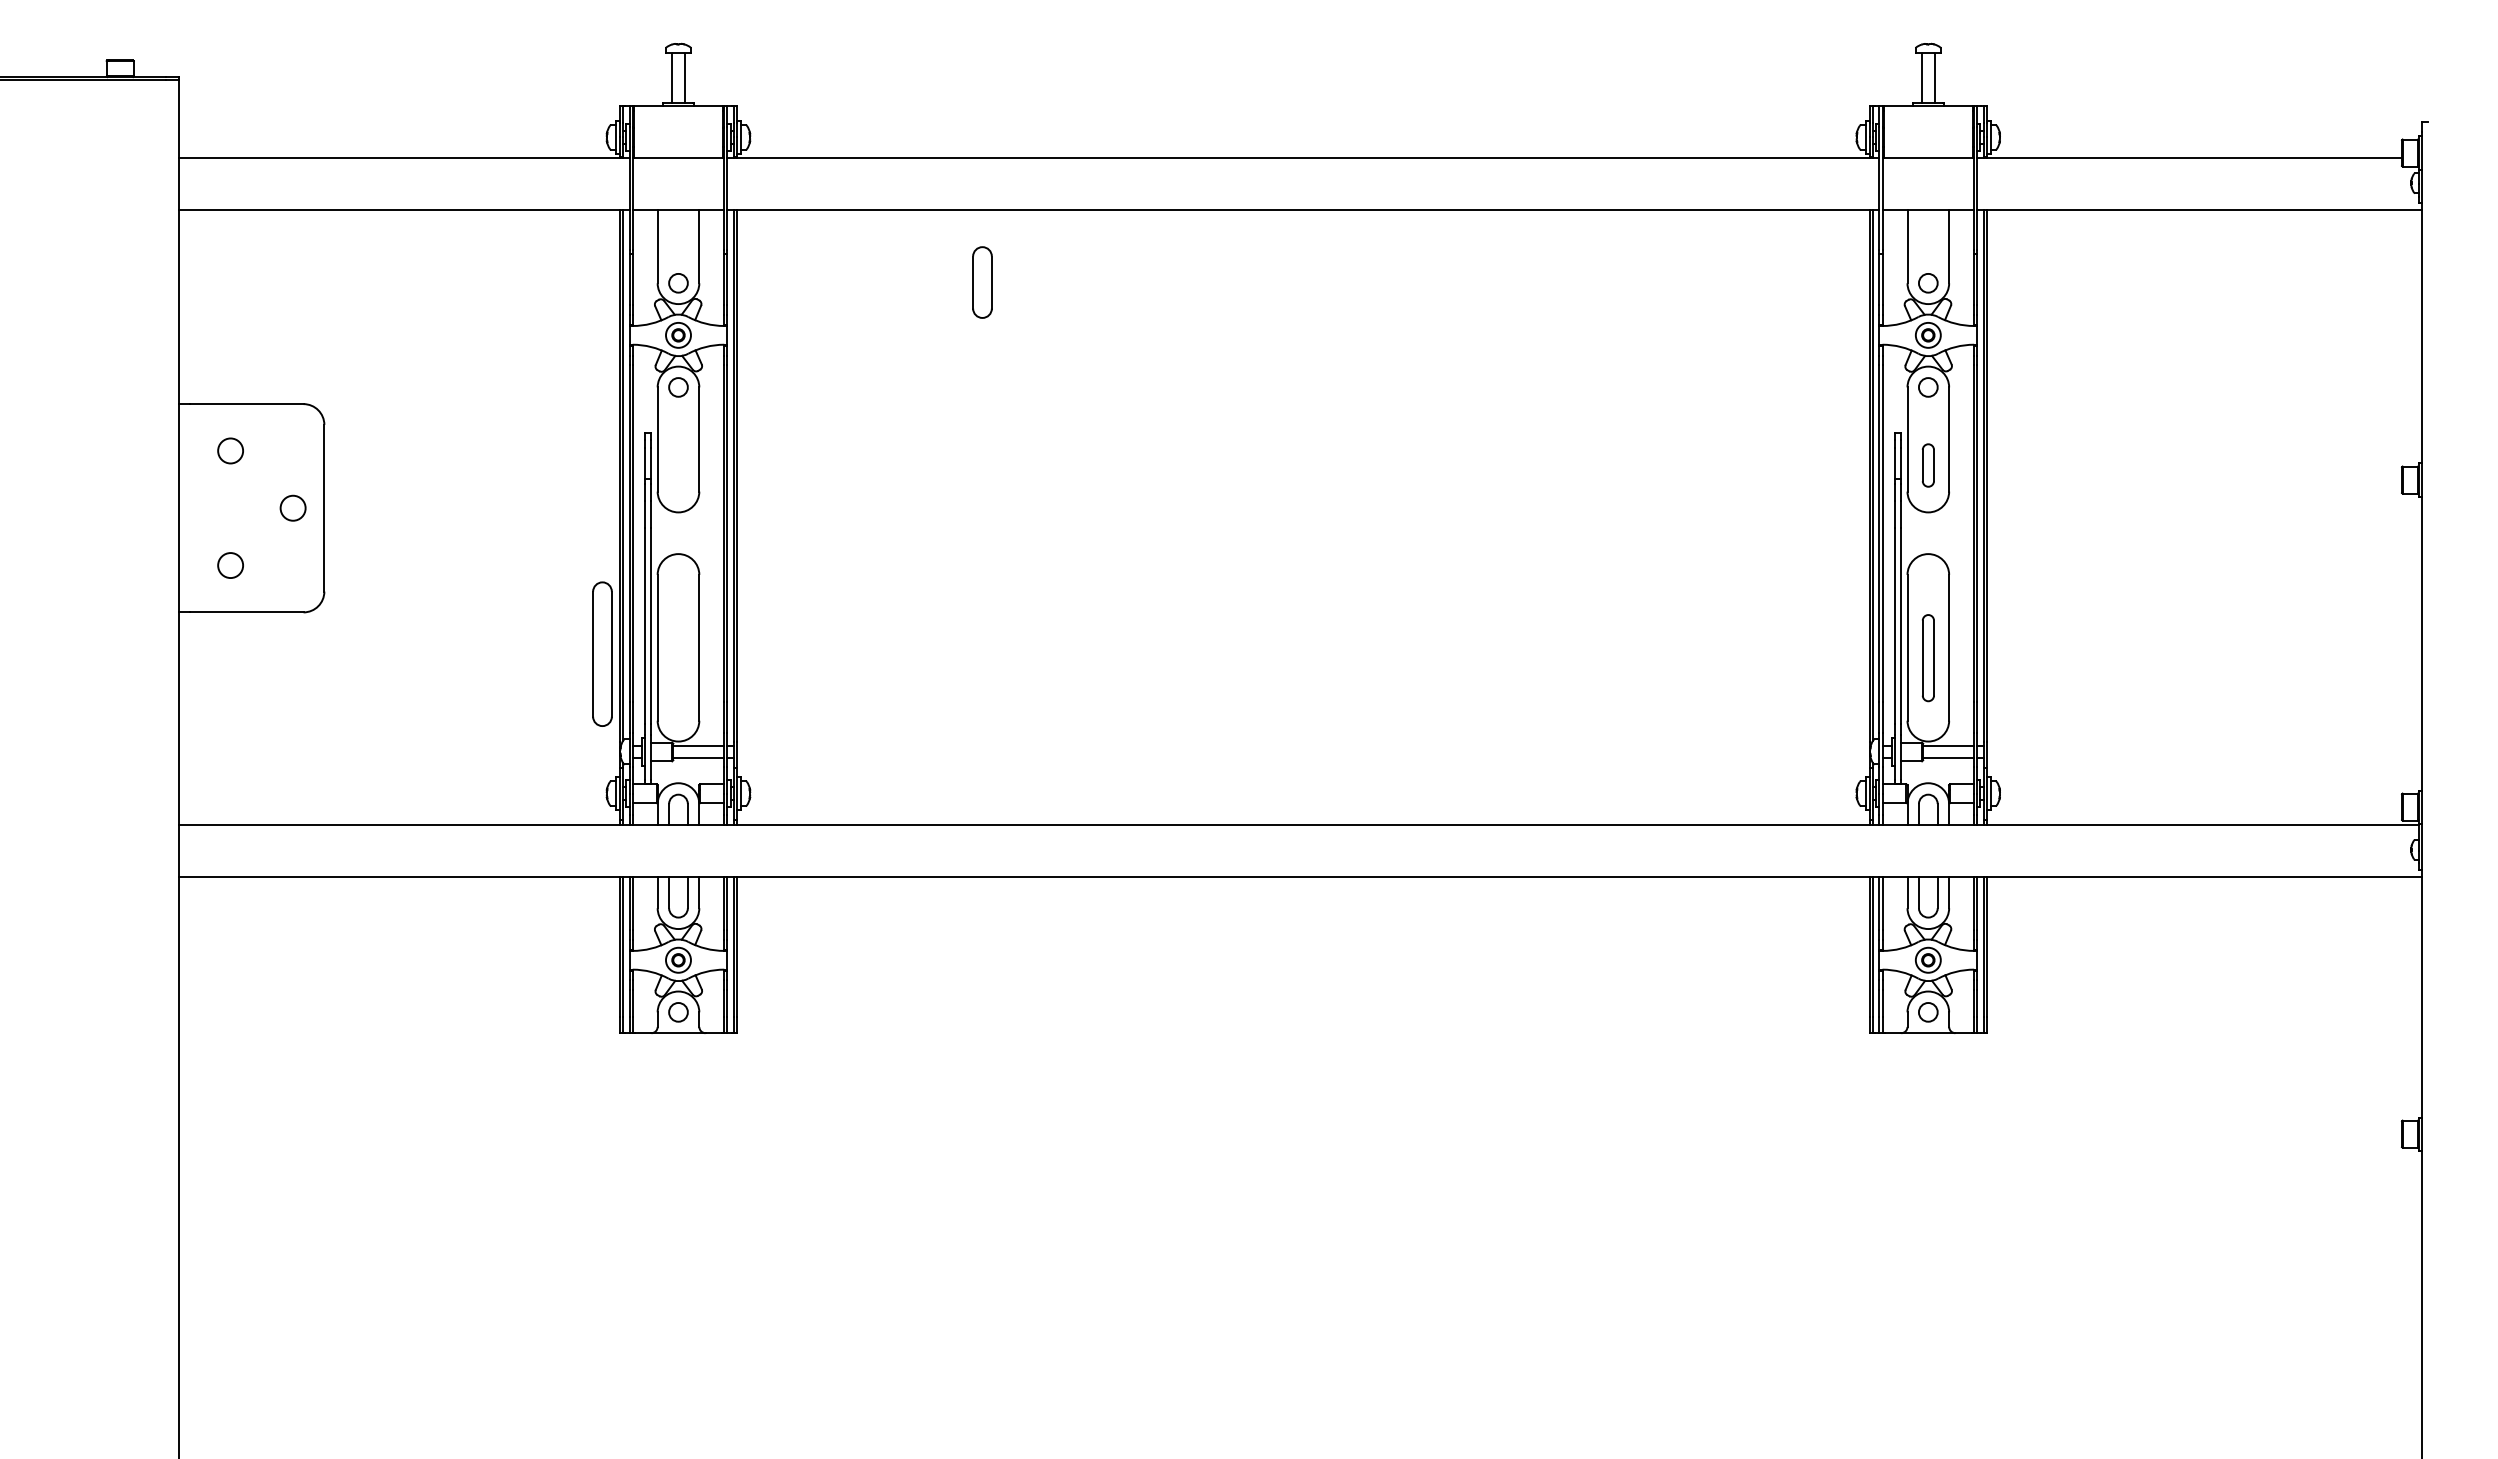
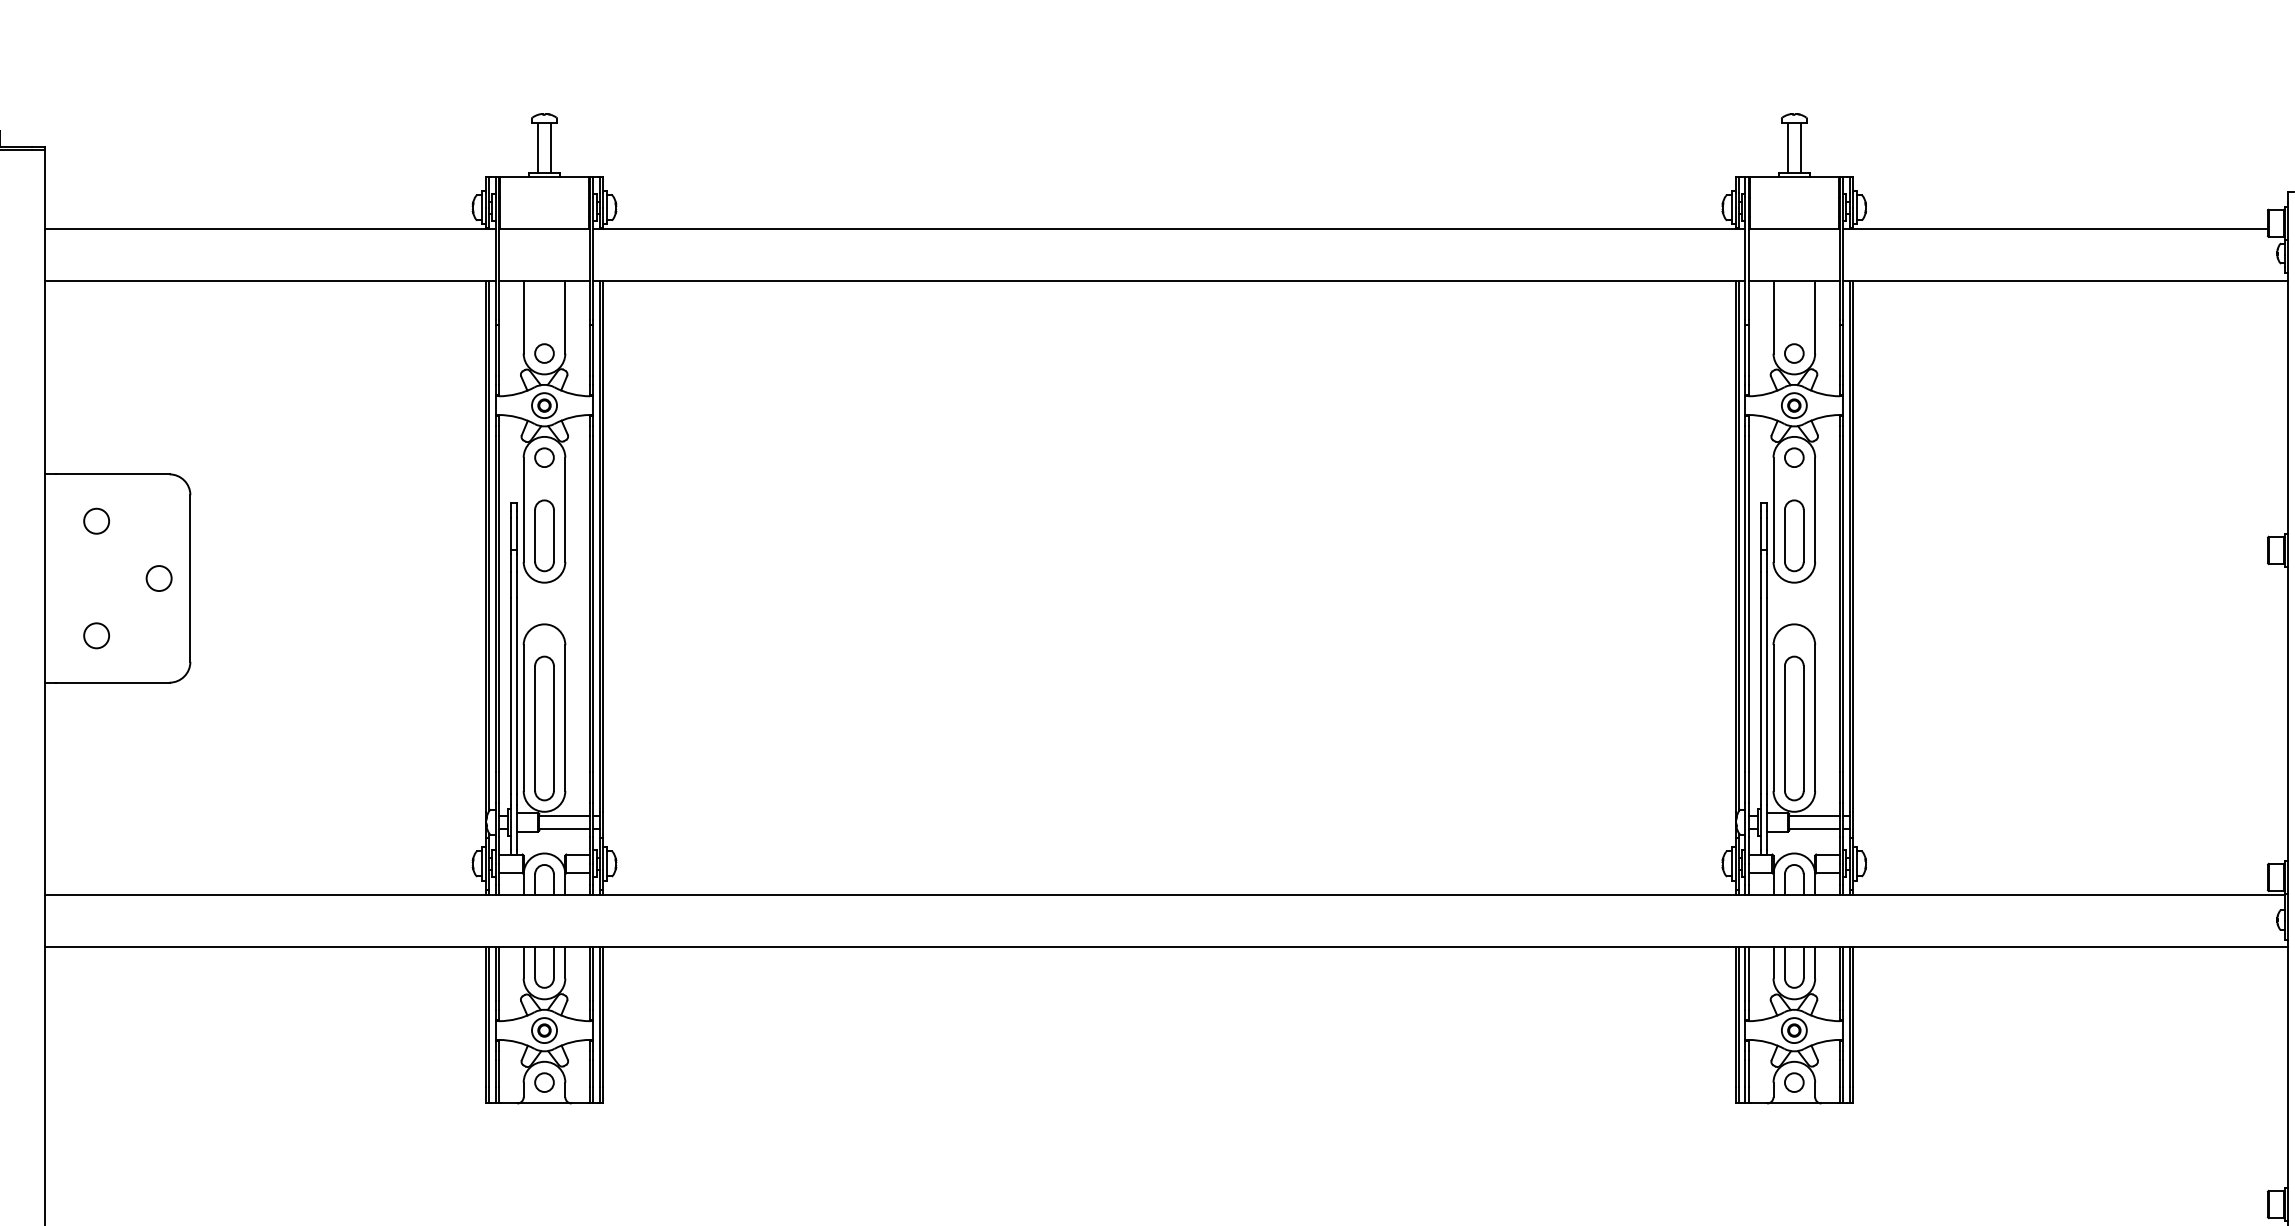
part: (982, 282) -> (544, 535), moved
part: (1928, 465) -> (1794, 535), size x1.67
part: (602, 653) -> (544, 727), moved
part: (1928, 657) -> (1794, 727), size x1.67

